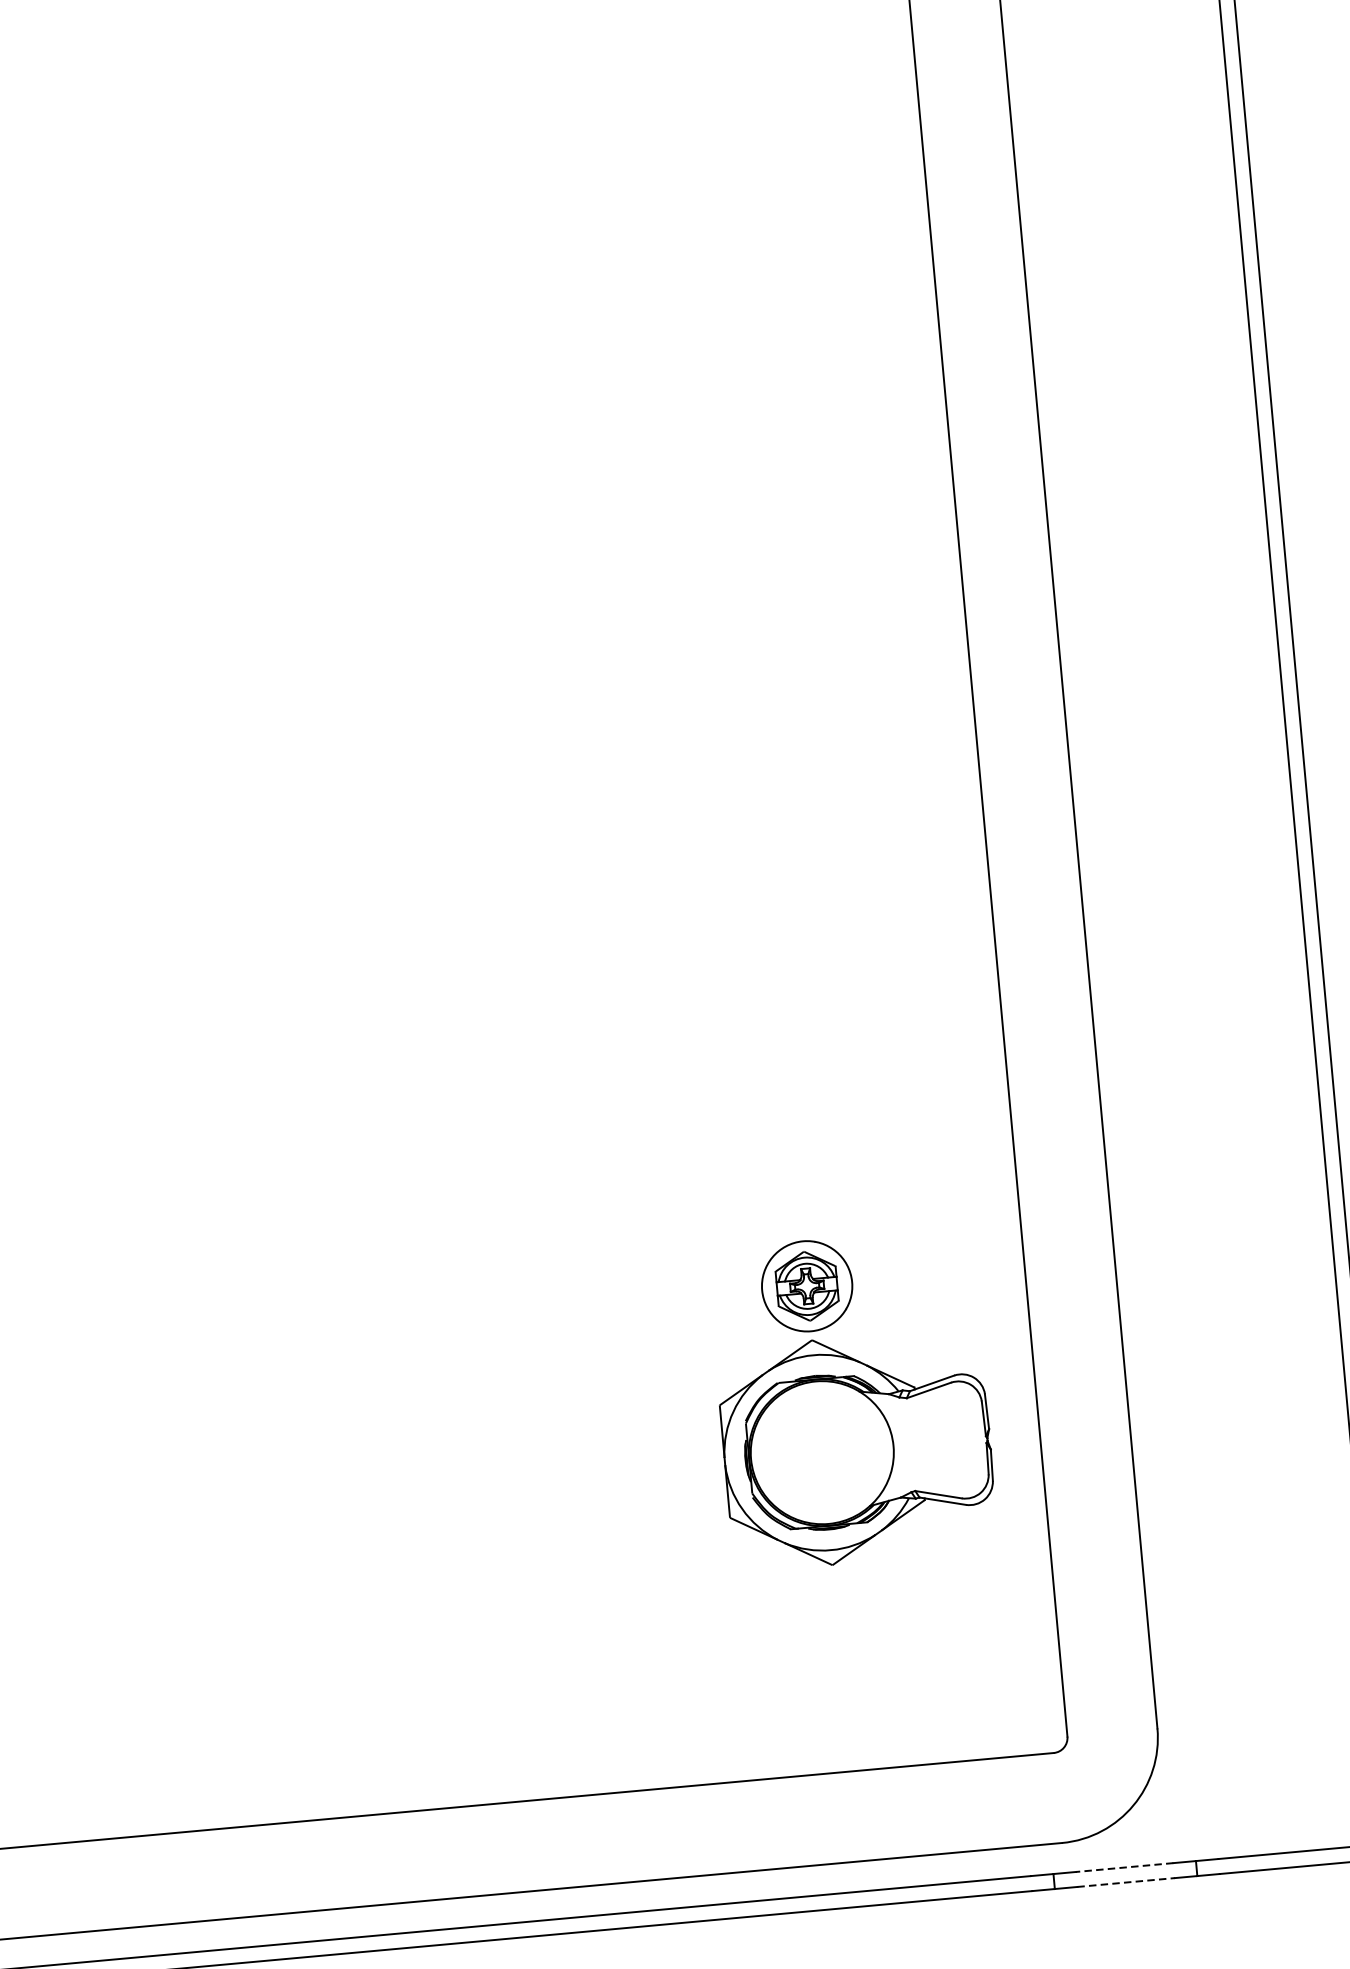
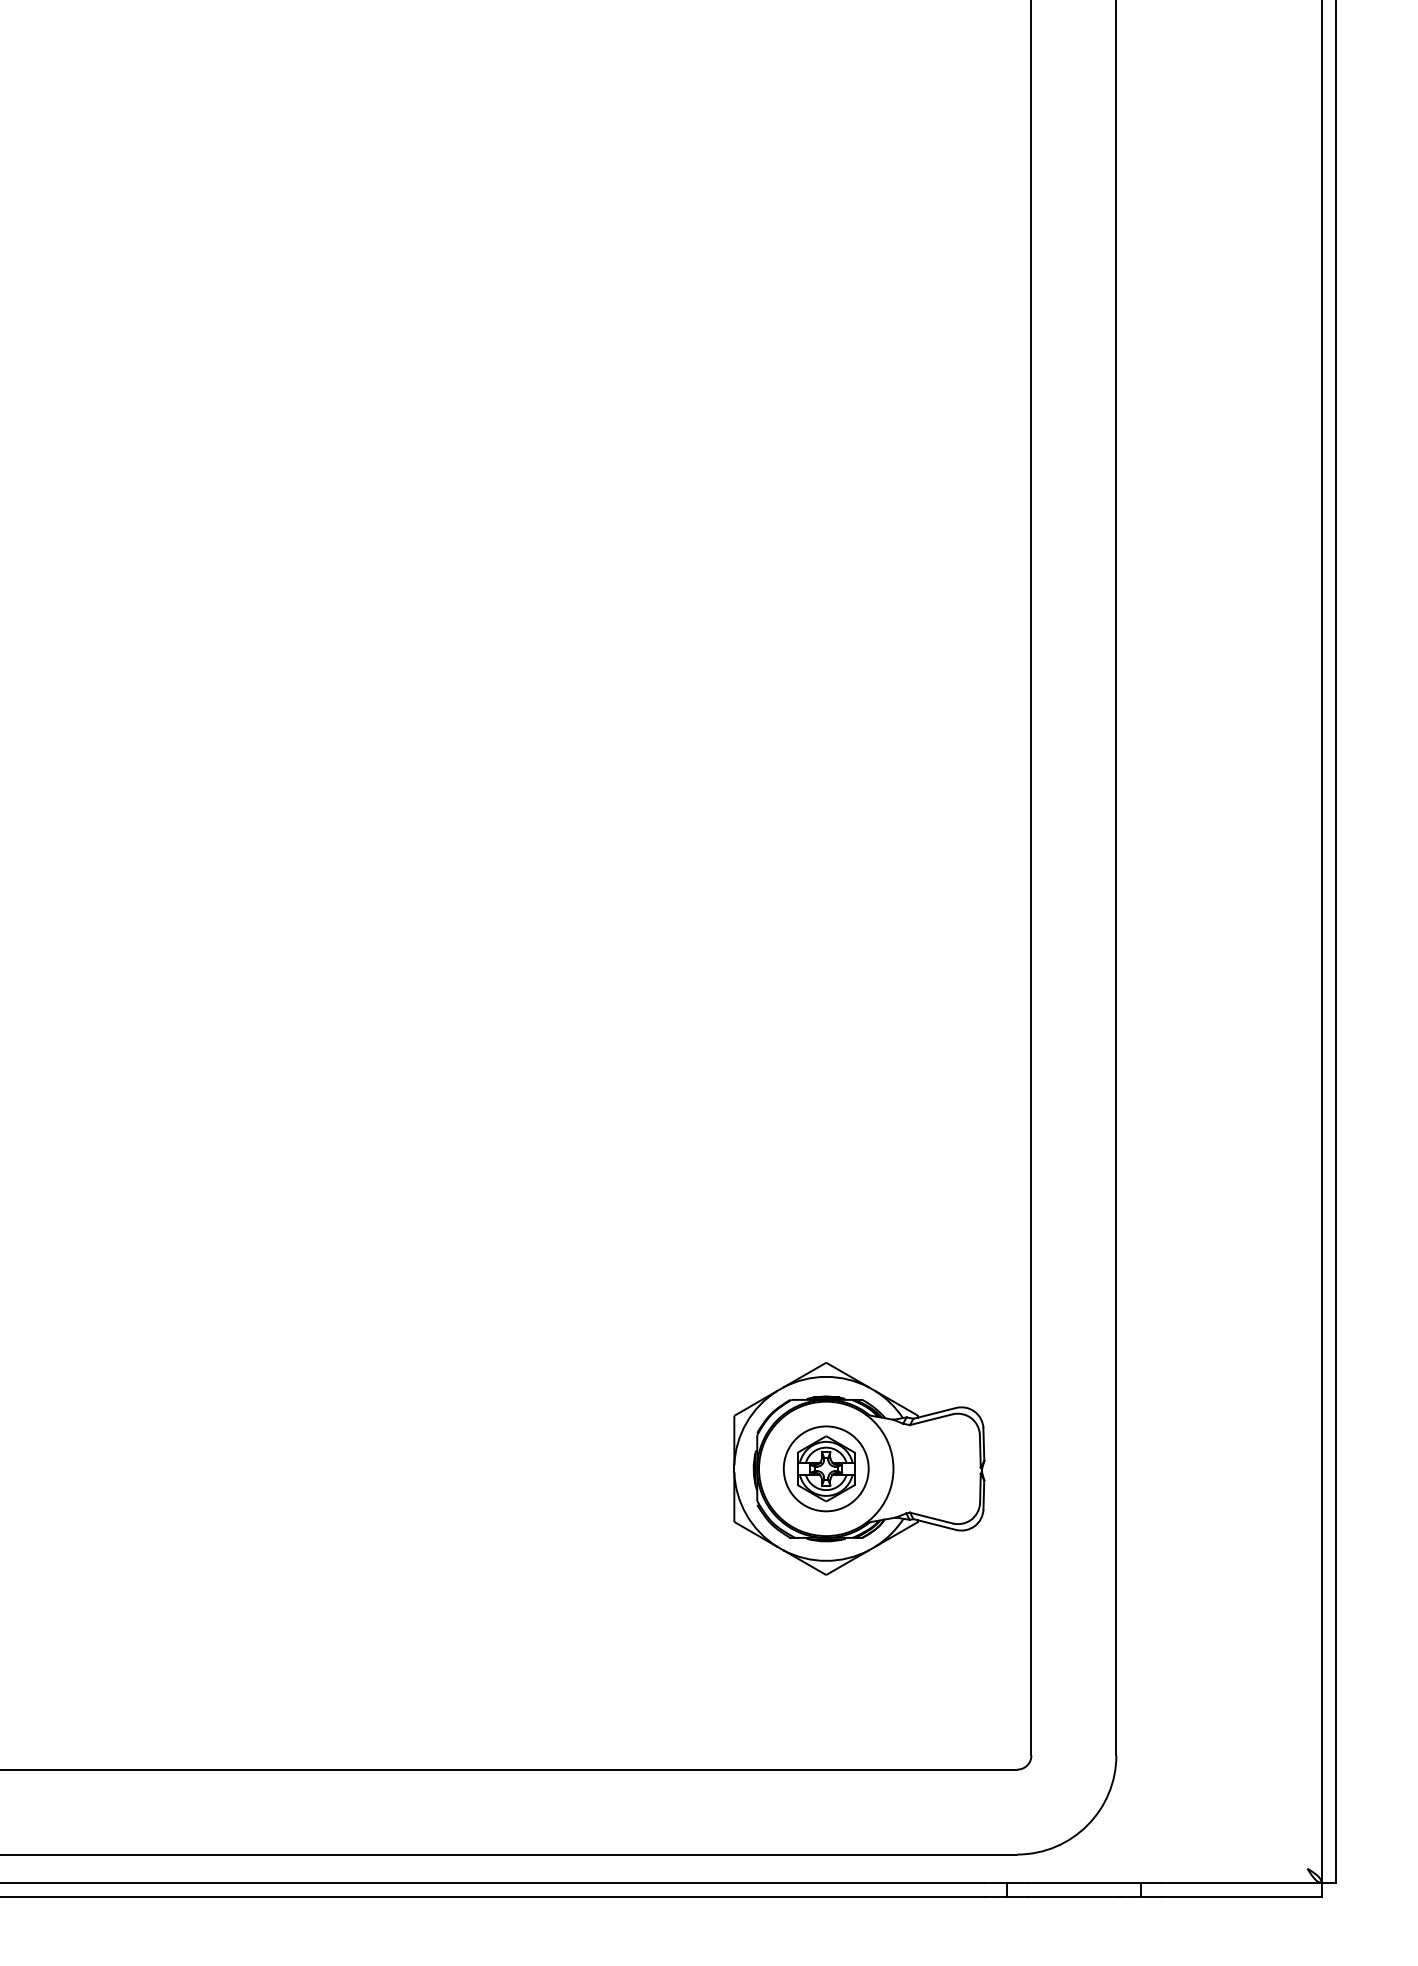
part: (806, 1285) -> (825, 1468), moved
line: (1124, 1867) -> (1073, 1882), dashed -> solid
line: (1125, 1883) -> (1073, 1897), dashed -> solid

